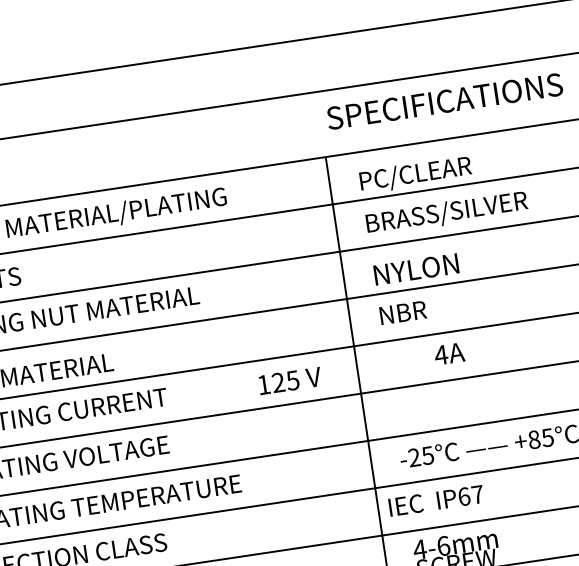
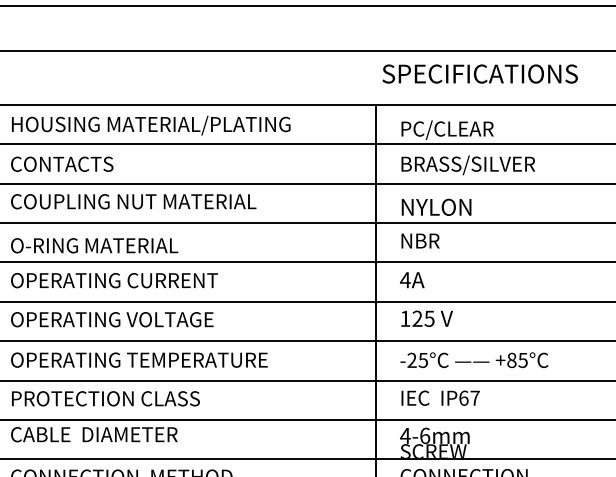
text: (449, 354) -> (412, 280), moved
text: (289, 380) -> (426, 318), moved
text: (436, 500) -> (440, 397), moved

